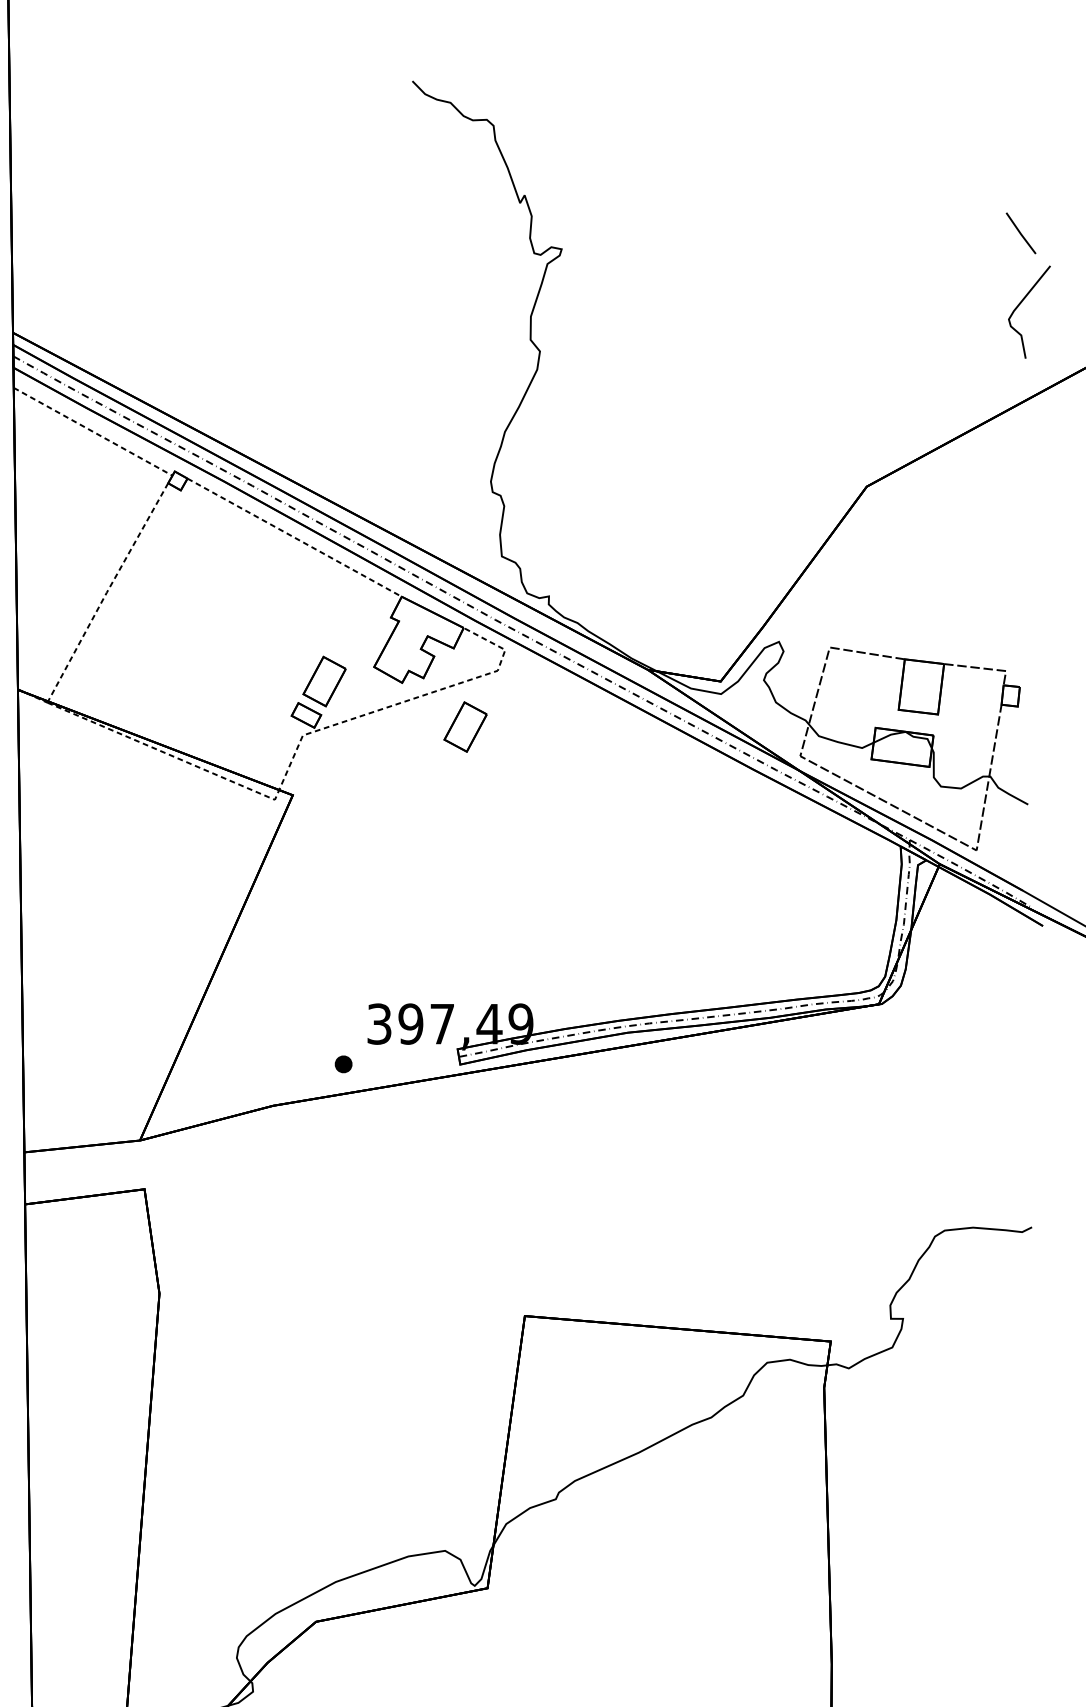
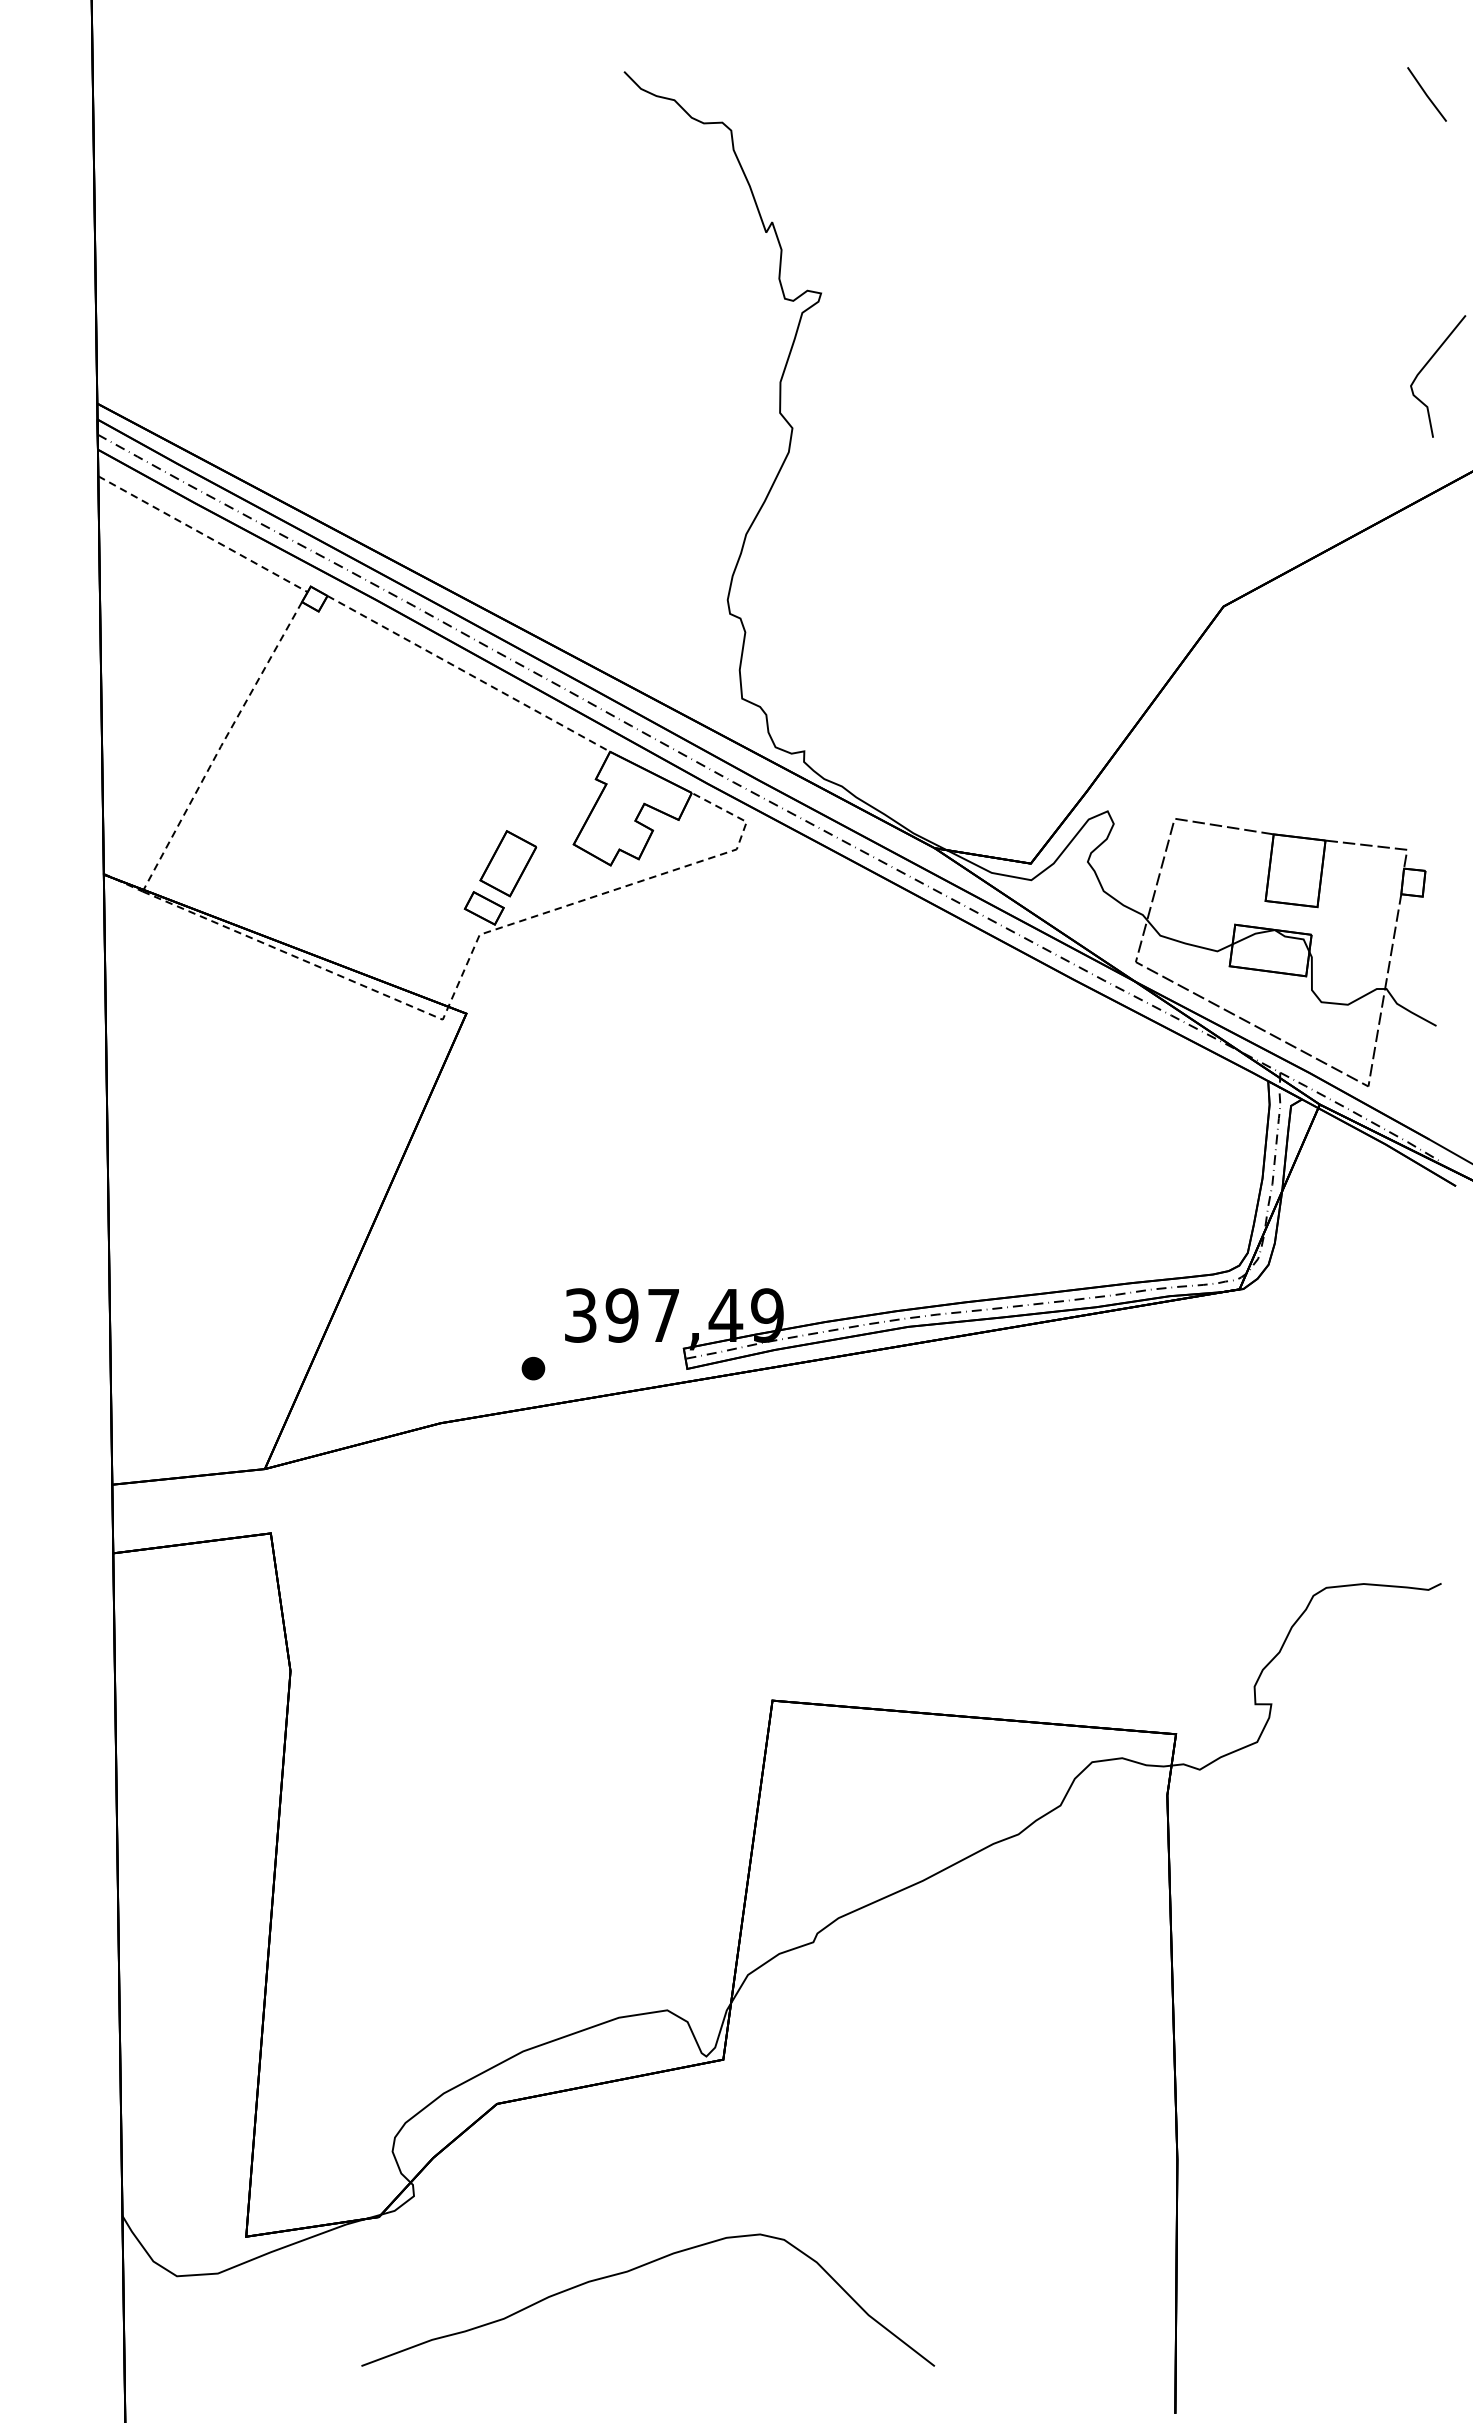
line: (1020, 233) -> (1426, 94), moved
part: (465, 726) -> (694, 923), removed

